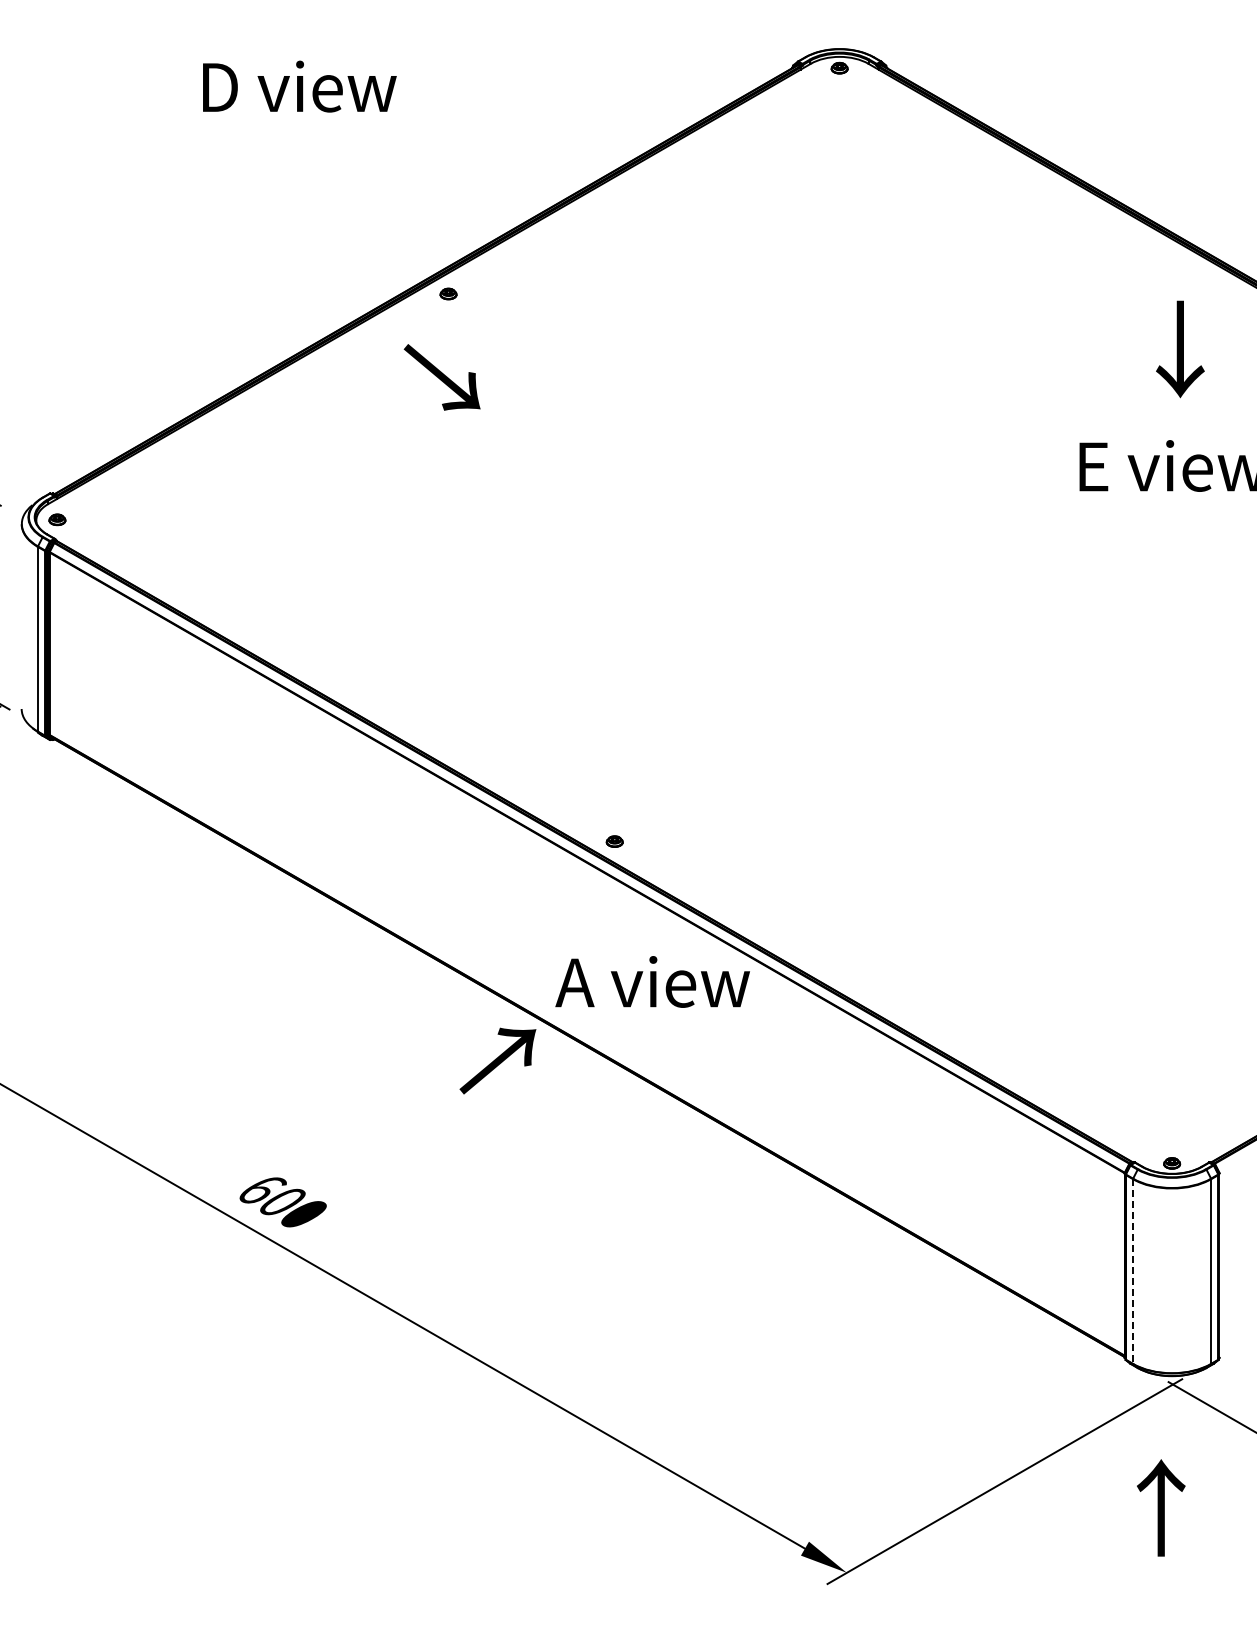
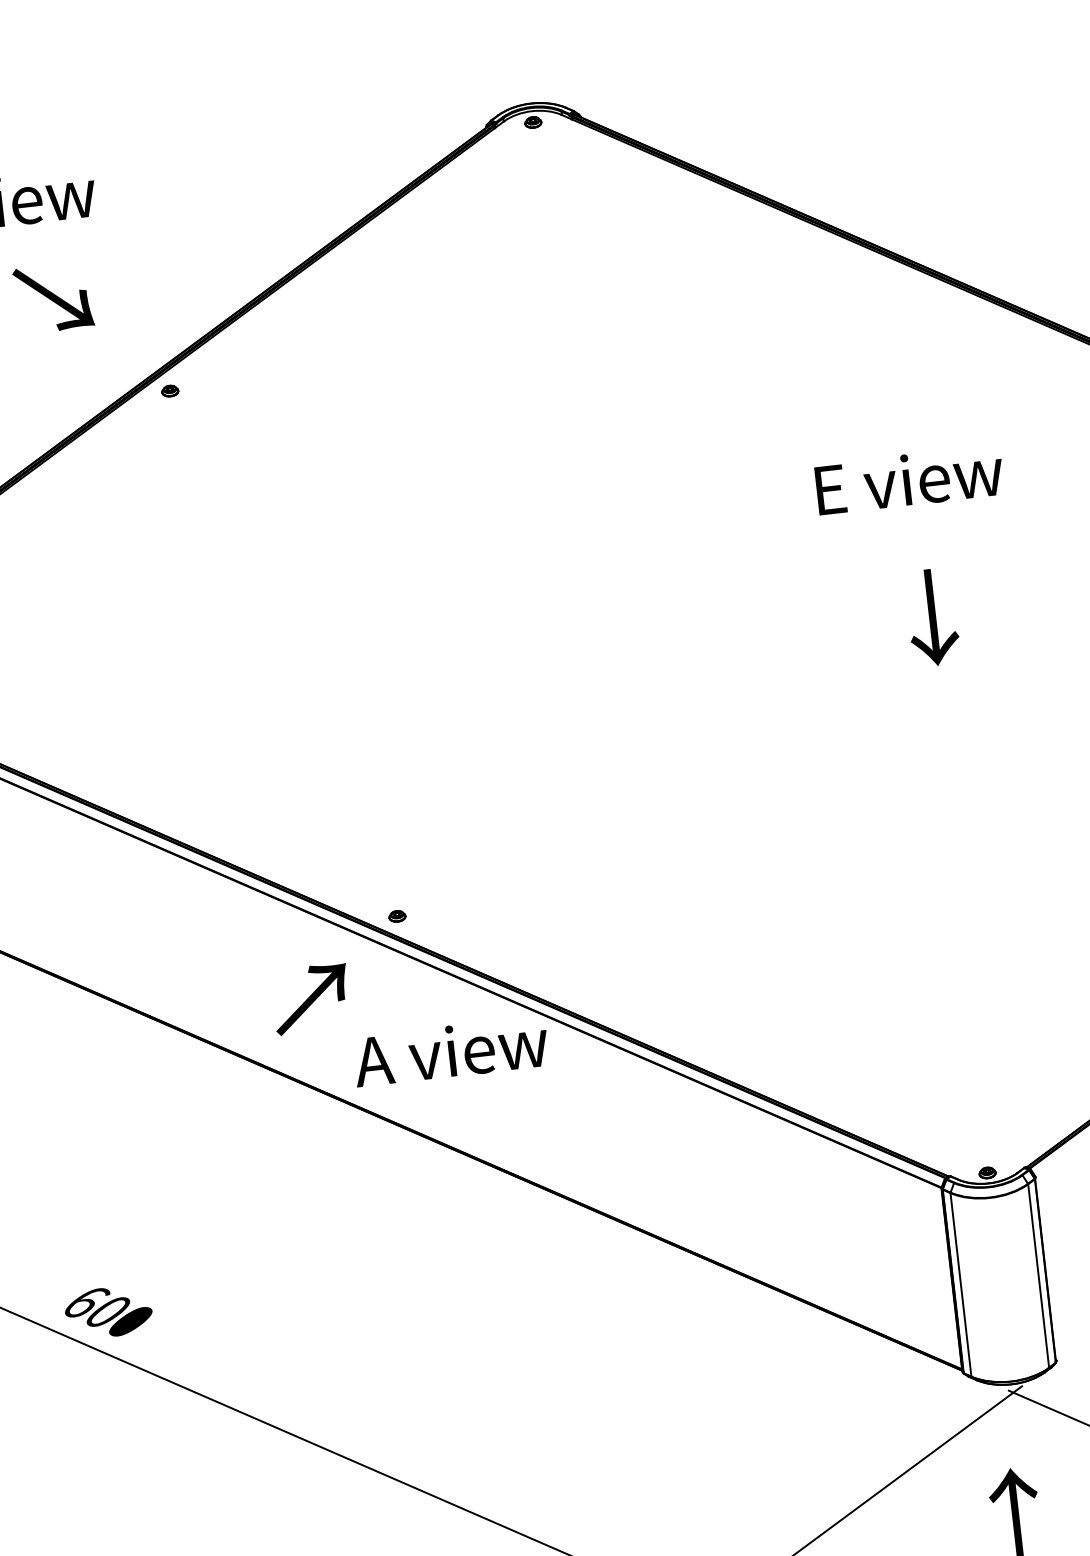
text: (1180, 349) -> (932, 617), moved
text: (441, 377) -> (52, 298), moved
text: (497, 1060) -> (310, 998), moved
line: (1133, 1272) -> (961, 1285), dashed -> solid

